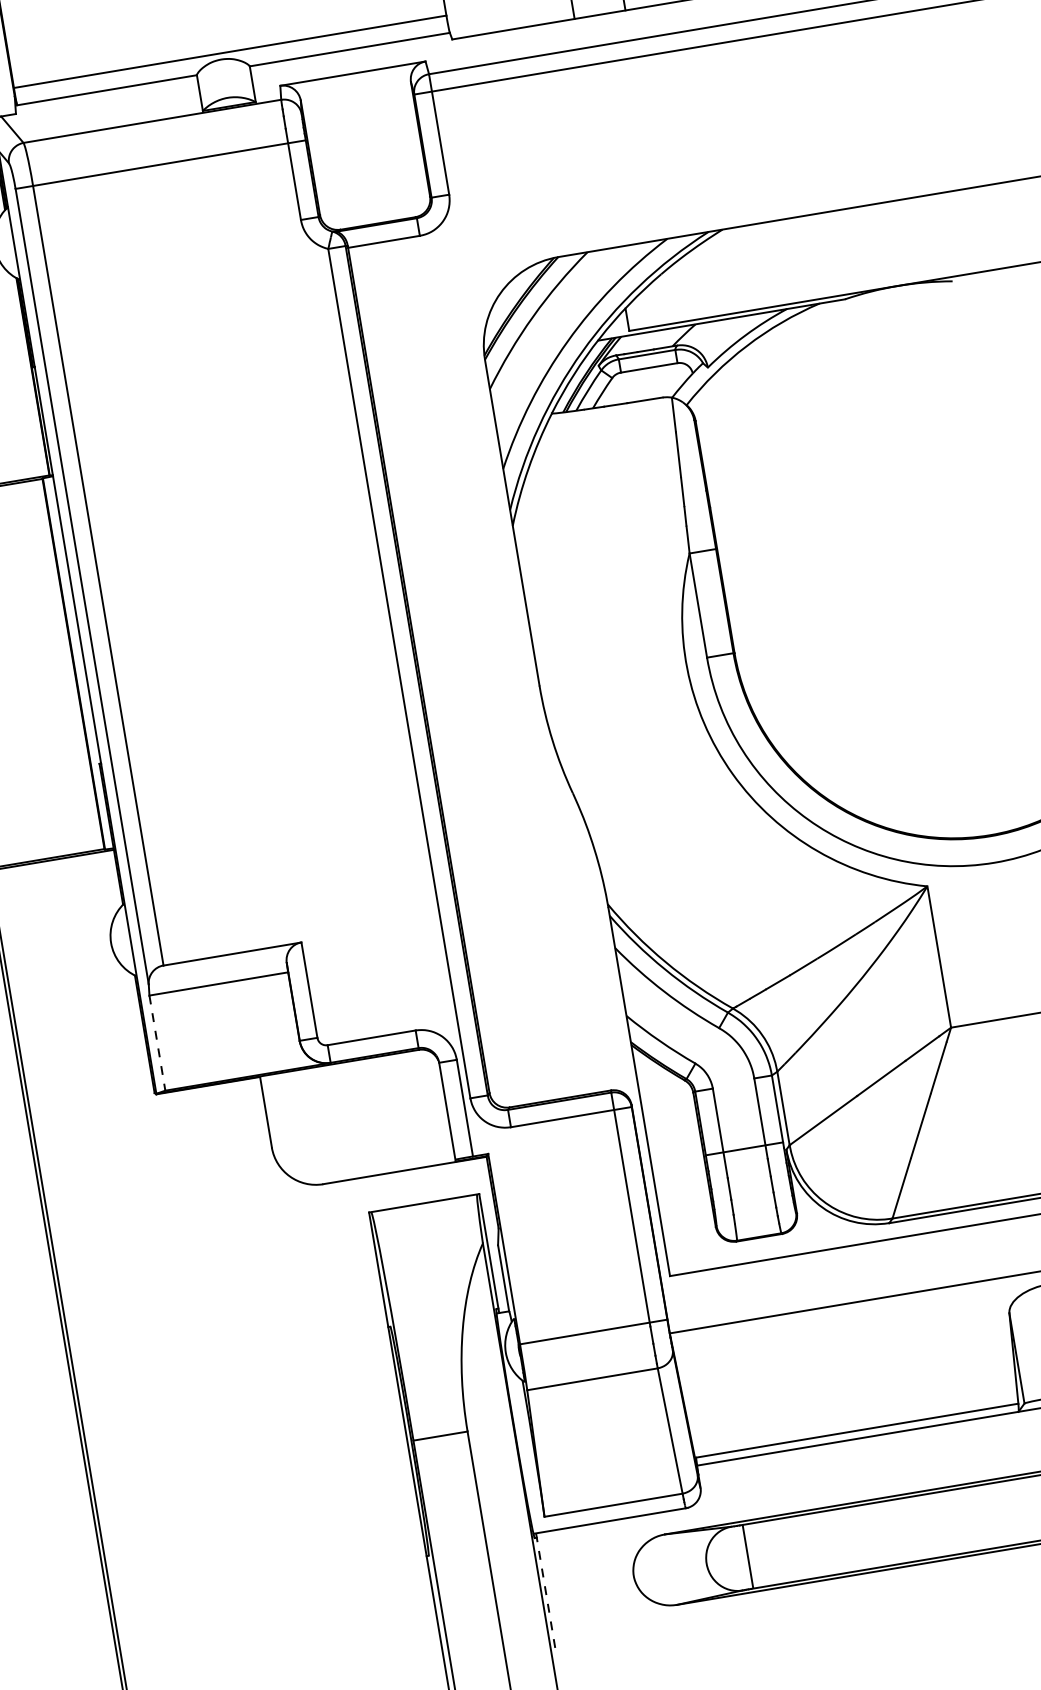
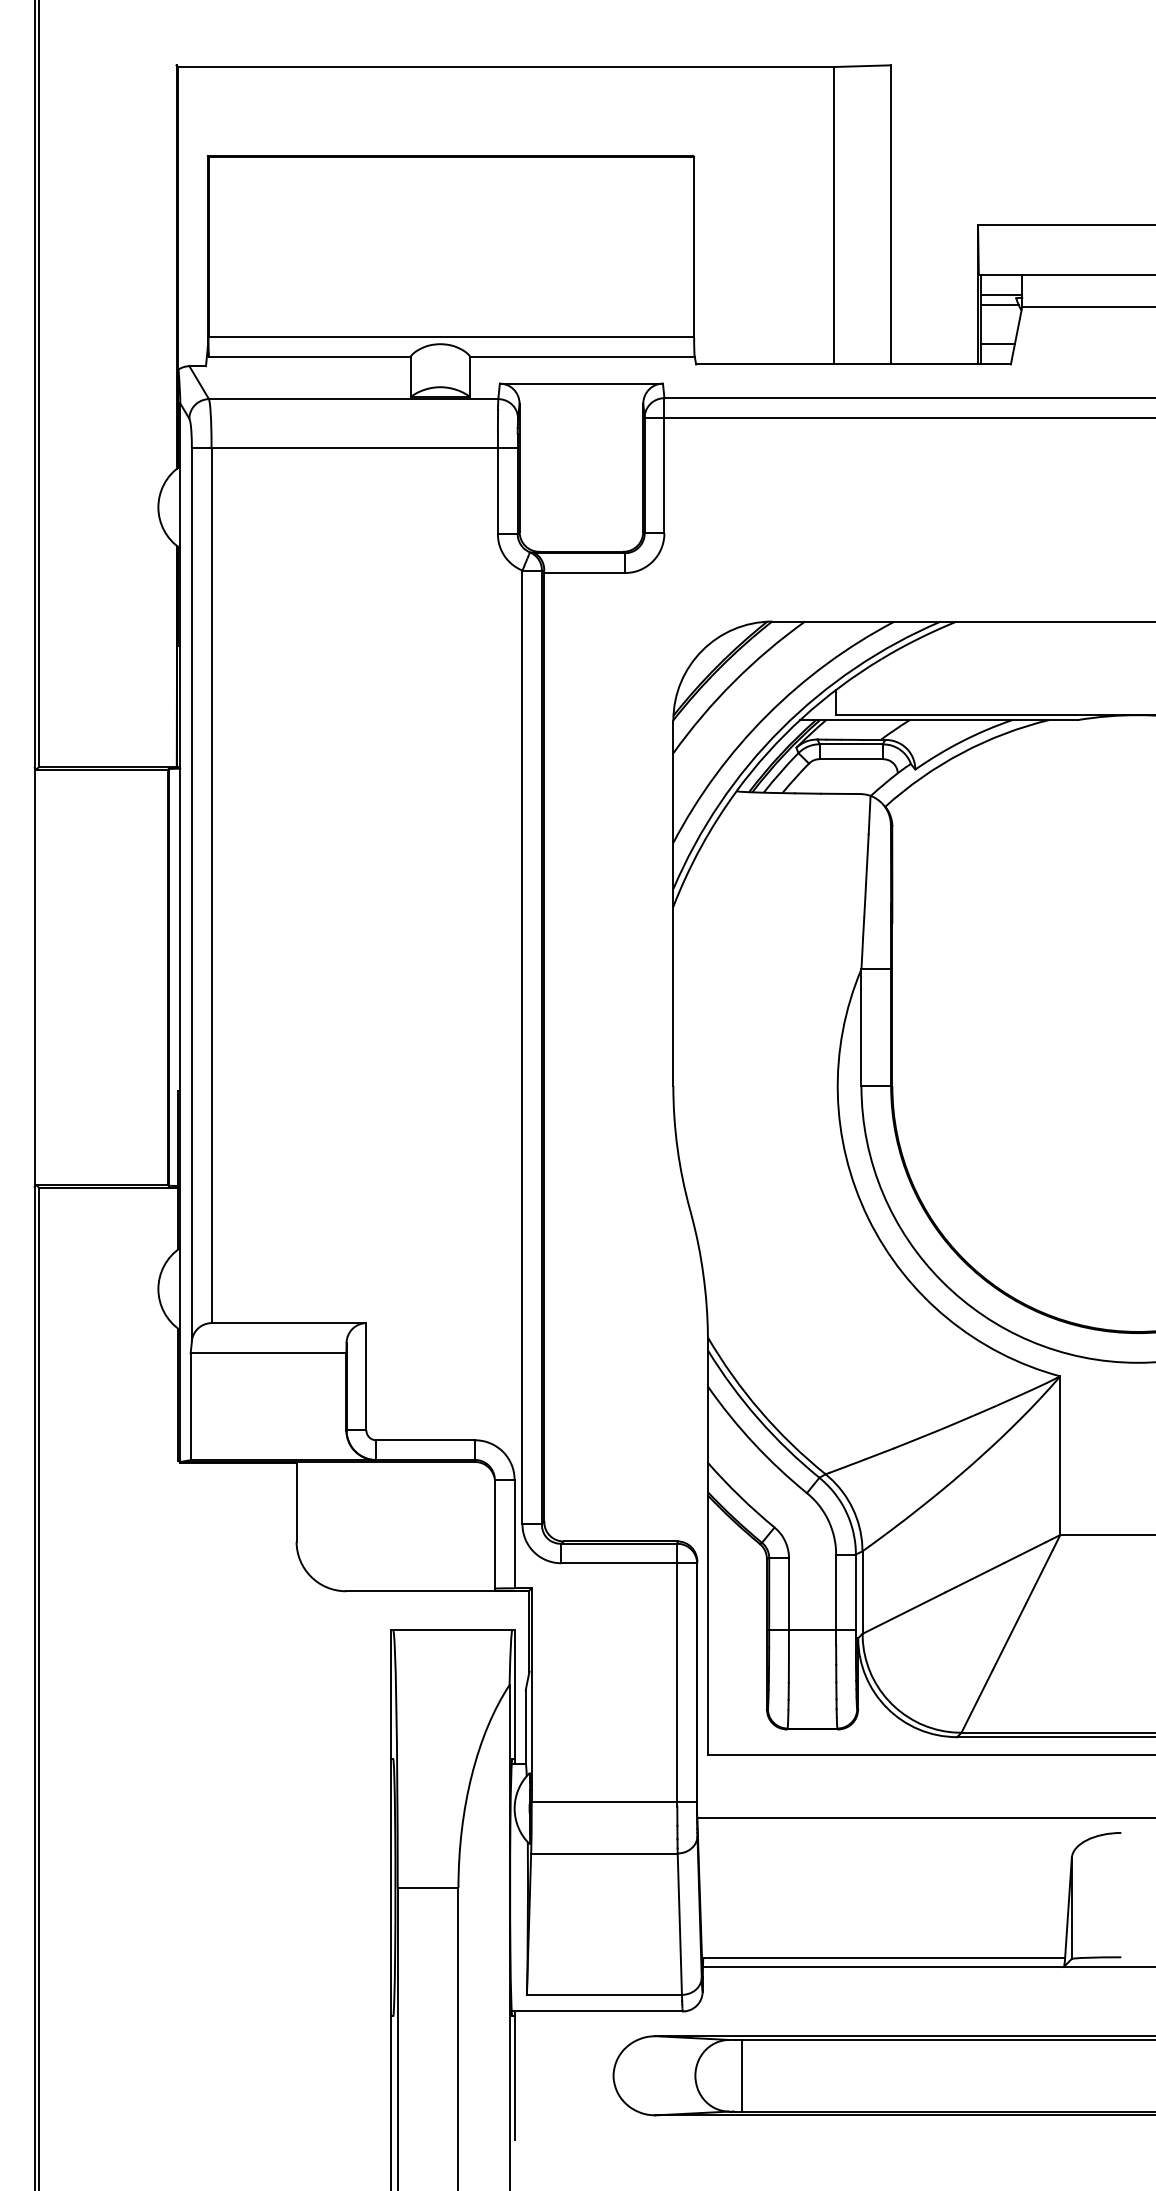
line: (157, 1043) -> (190, 1407), dashed -> solid
line: (545, 1591) -> (514, 2076), dashed -> solid

